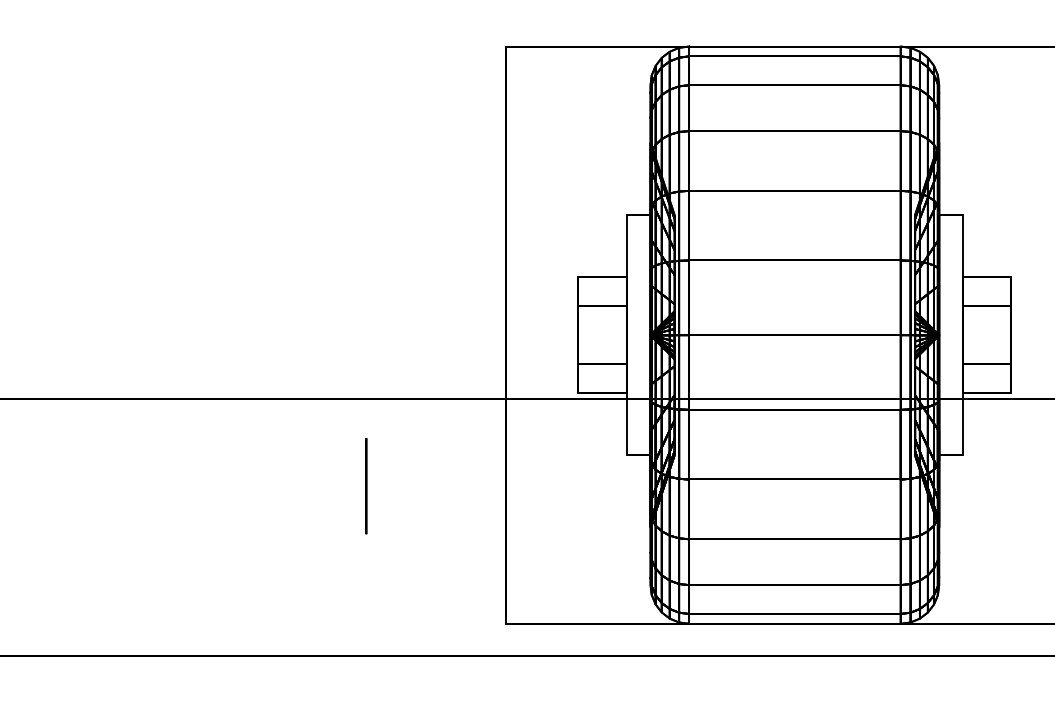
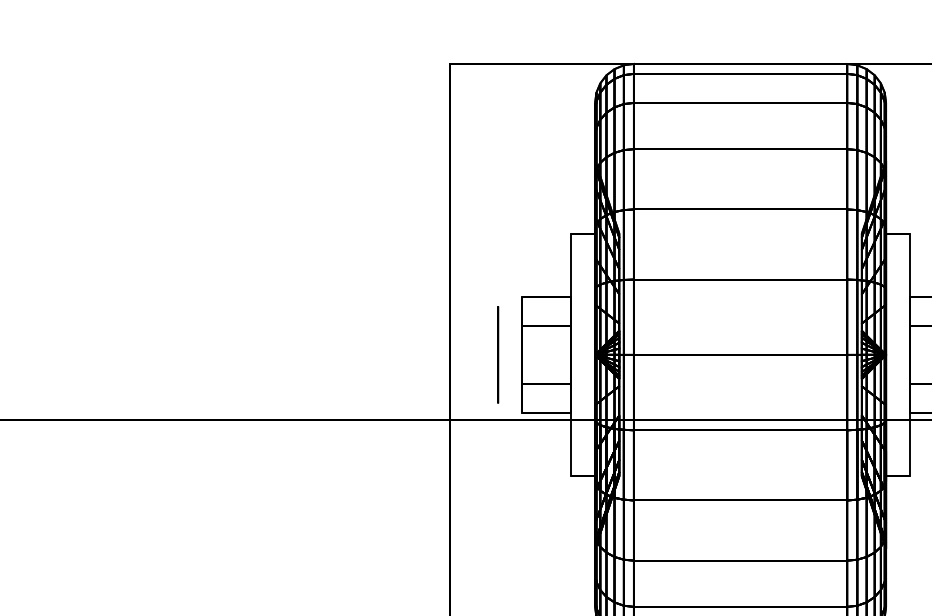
circle: (366, 486) -> (498, 355), moved

